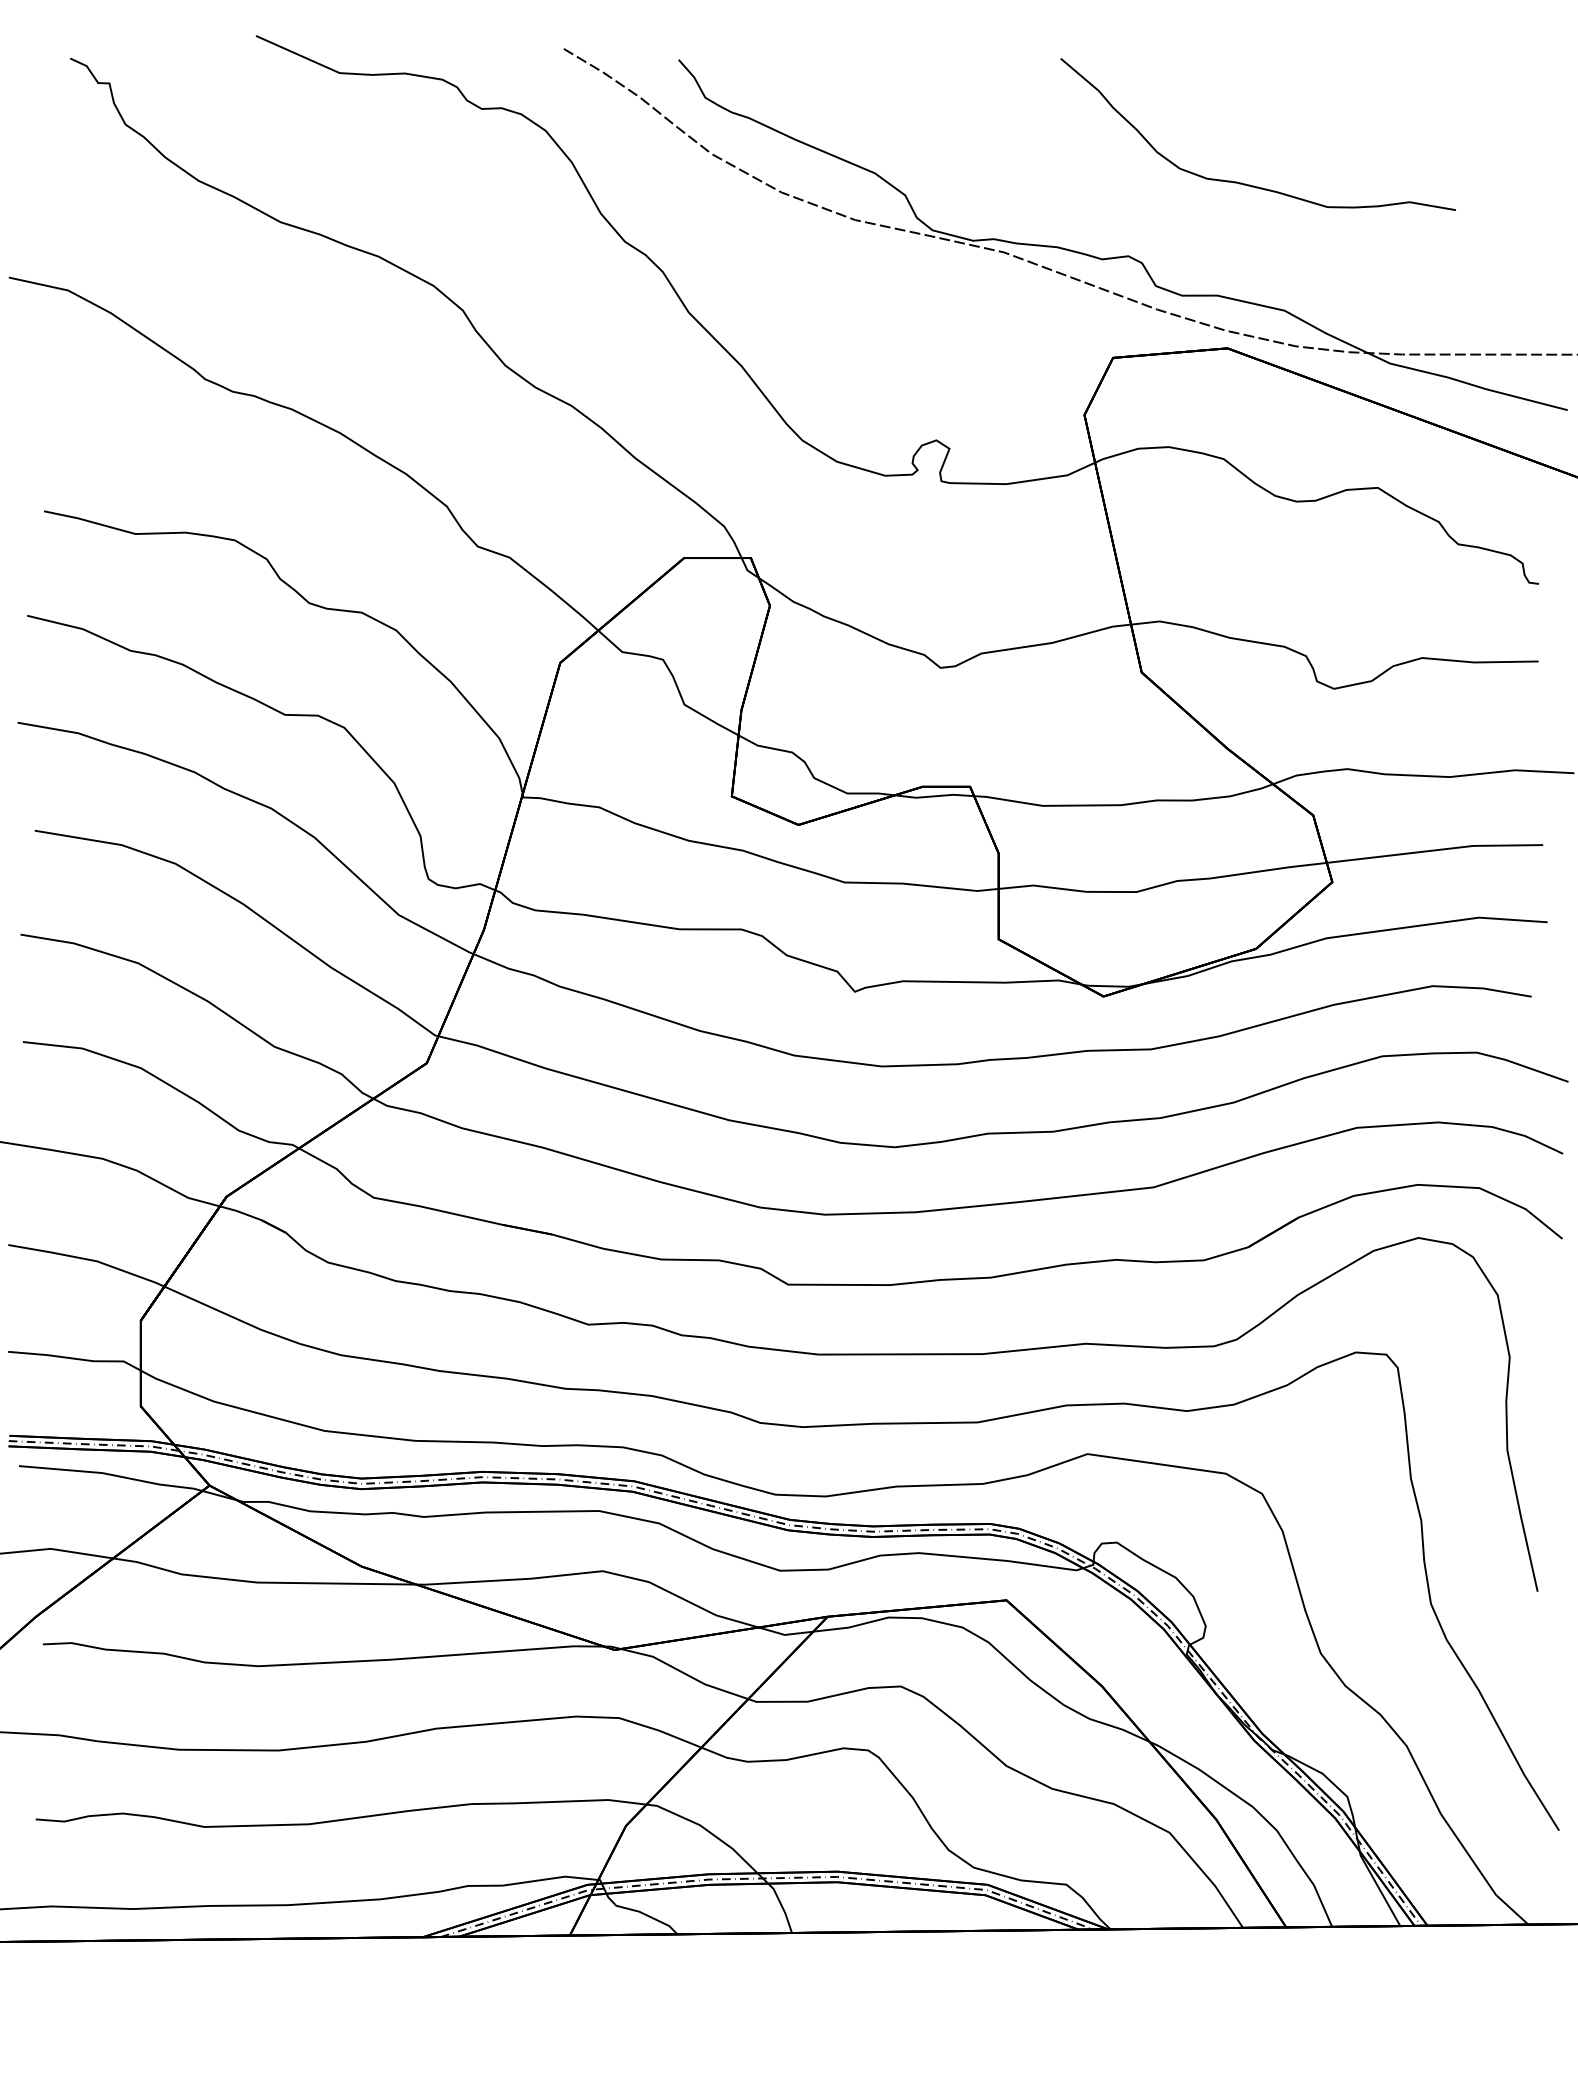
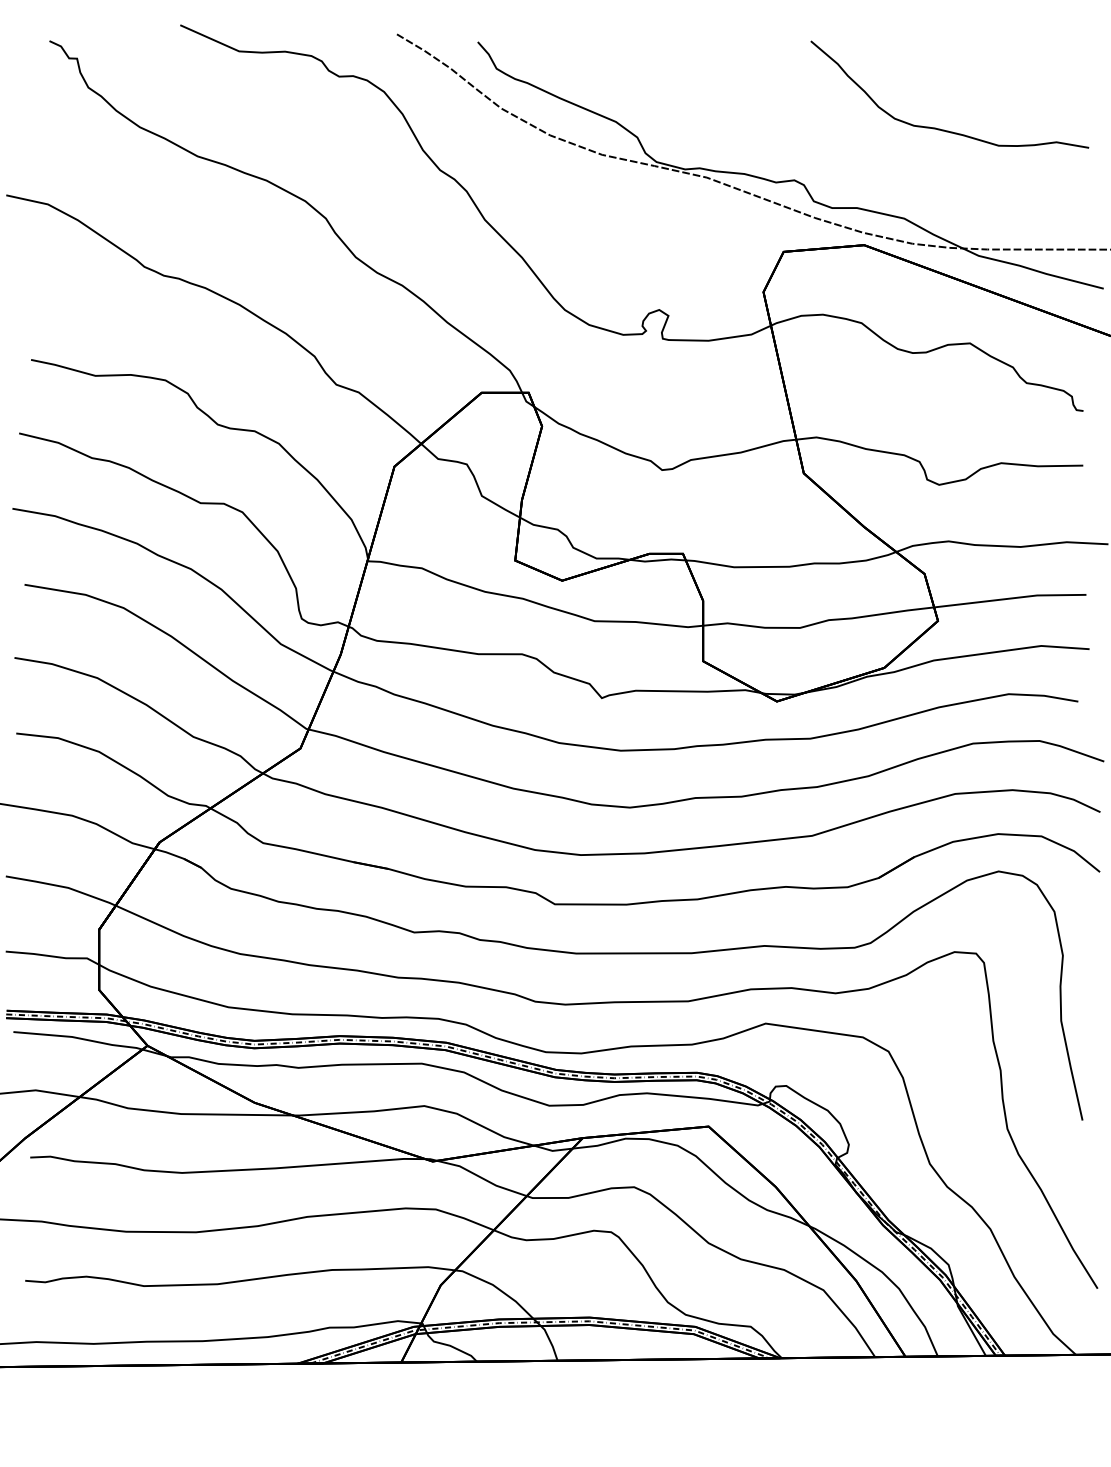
curve: (1245, 183) -> (940, 129), moved

